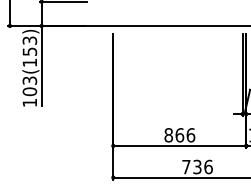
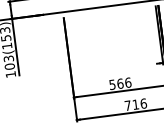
text: (168, 135) -> (112, 84), 866 -> 566
text: (197, 166) -> (135, 104), 736 -> 716

